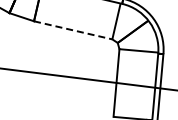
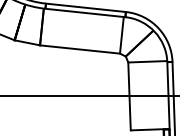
line: (73, 30) -> (80, 49), dashed -> solid

